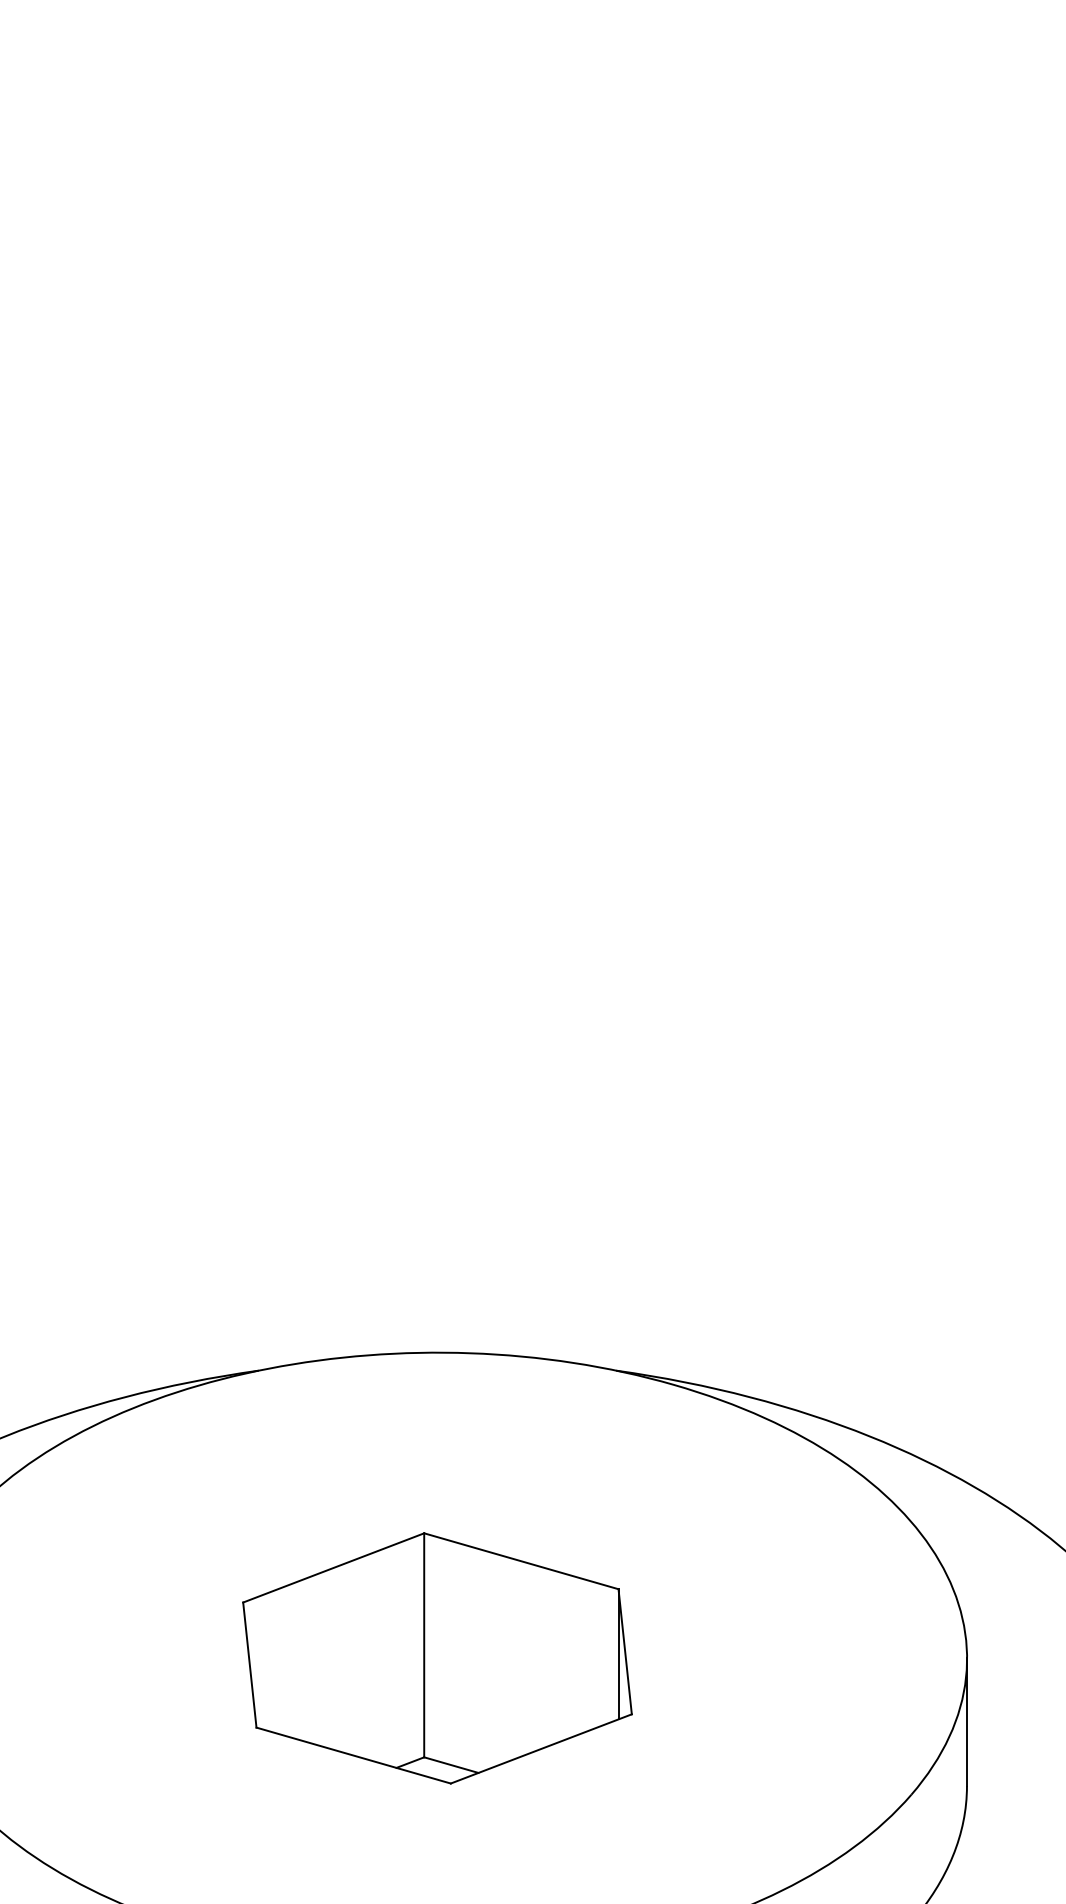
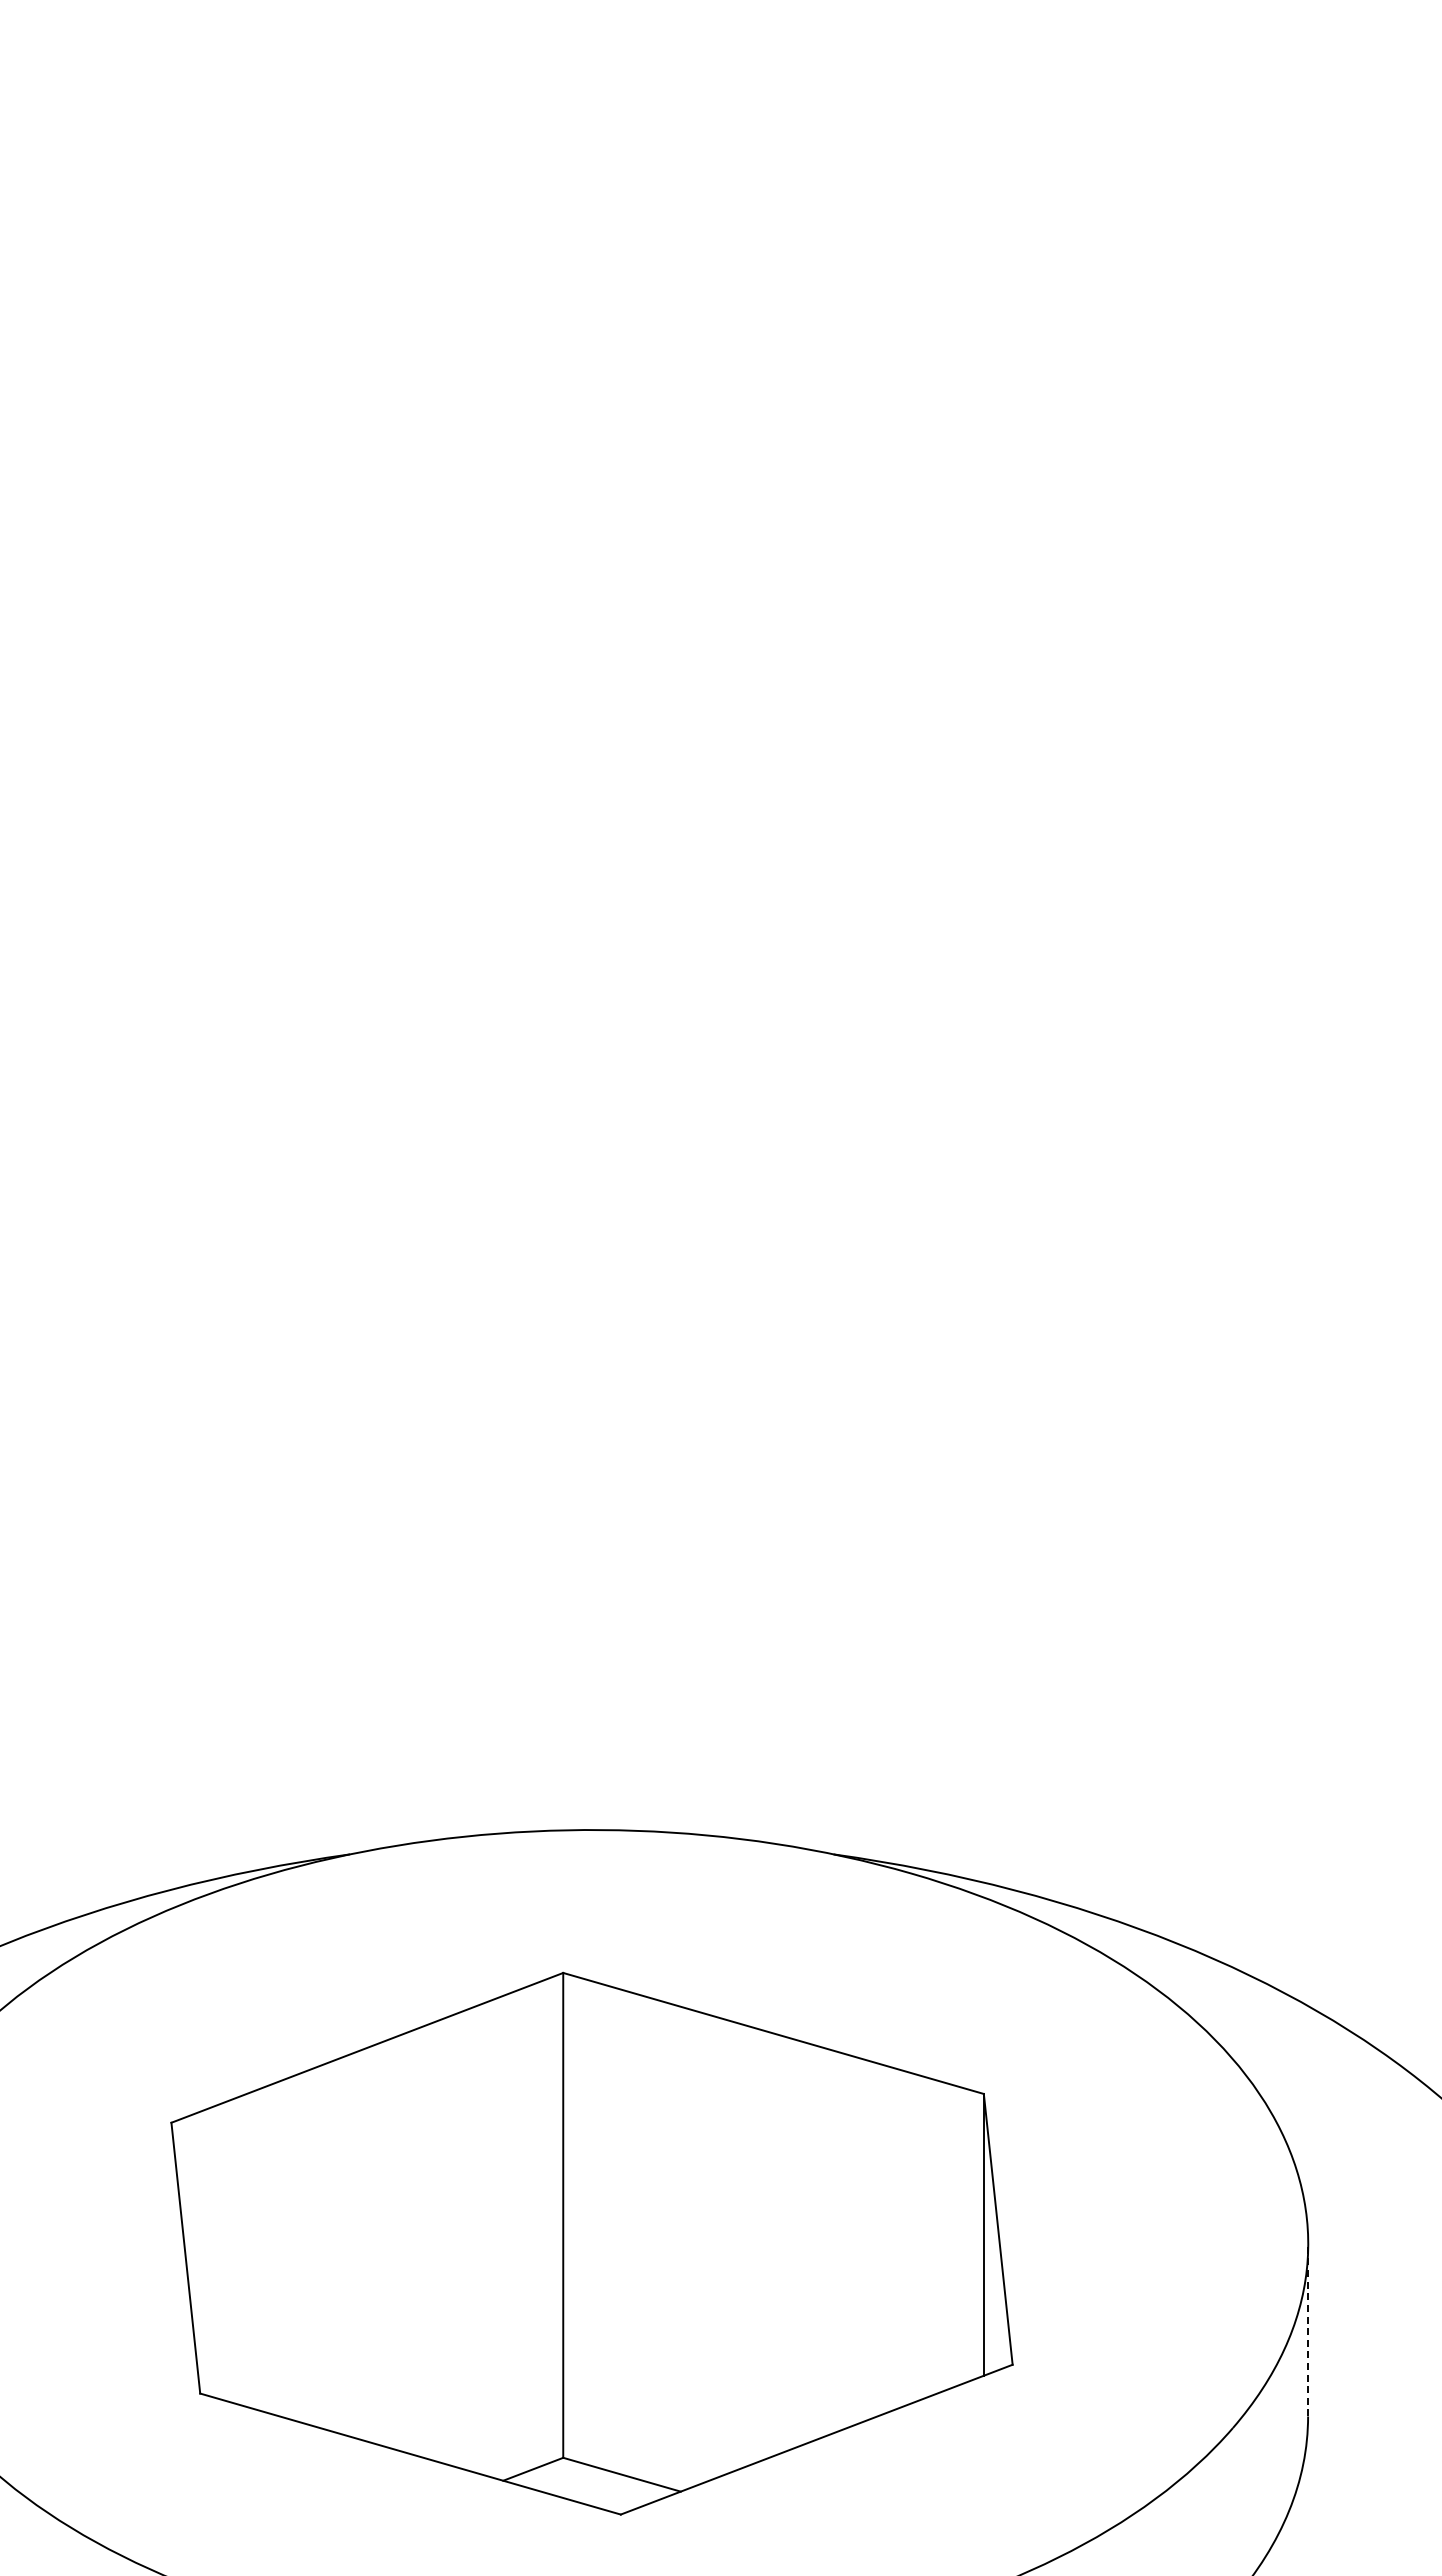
part: (437, 1658) -> (591, 2243), size x1.6
line: (967, 1721) -> (1308, 2329), solid -> dashed

